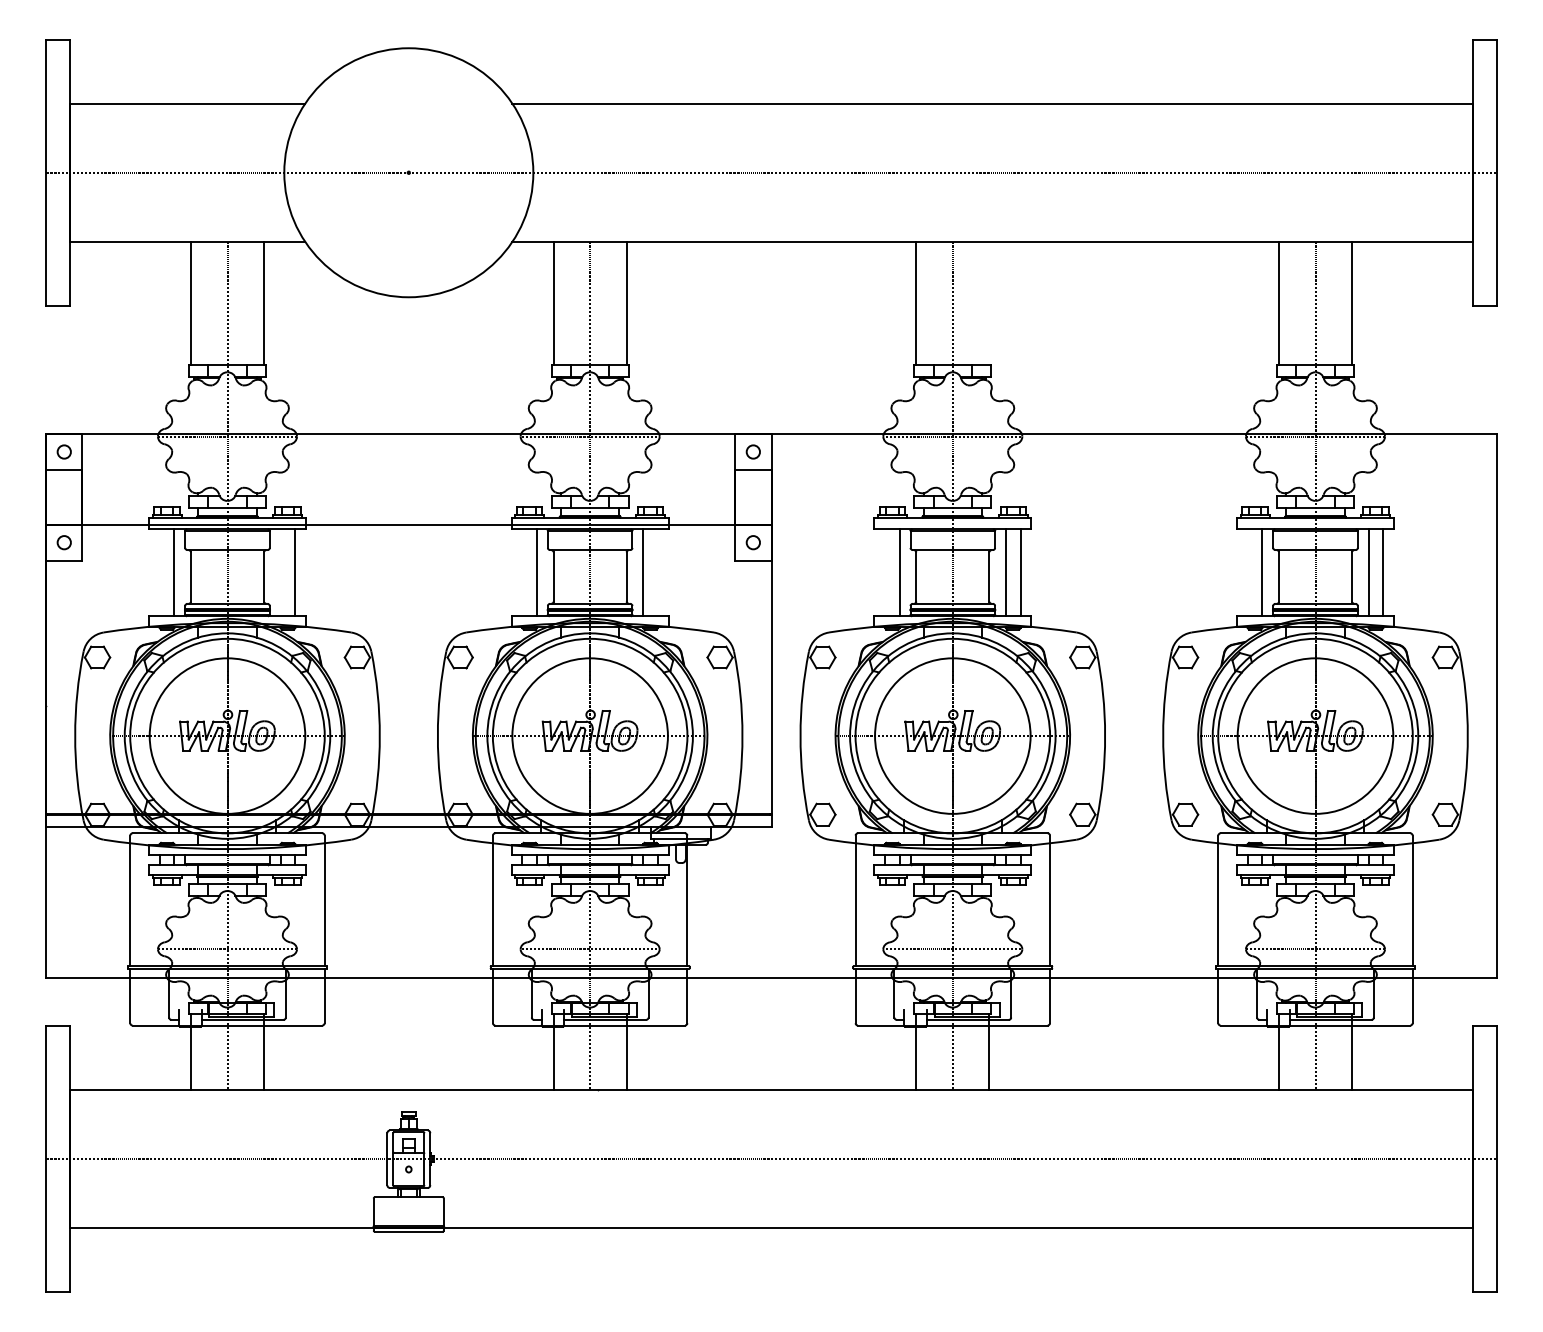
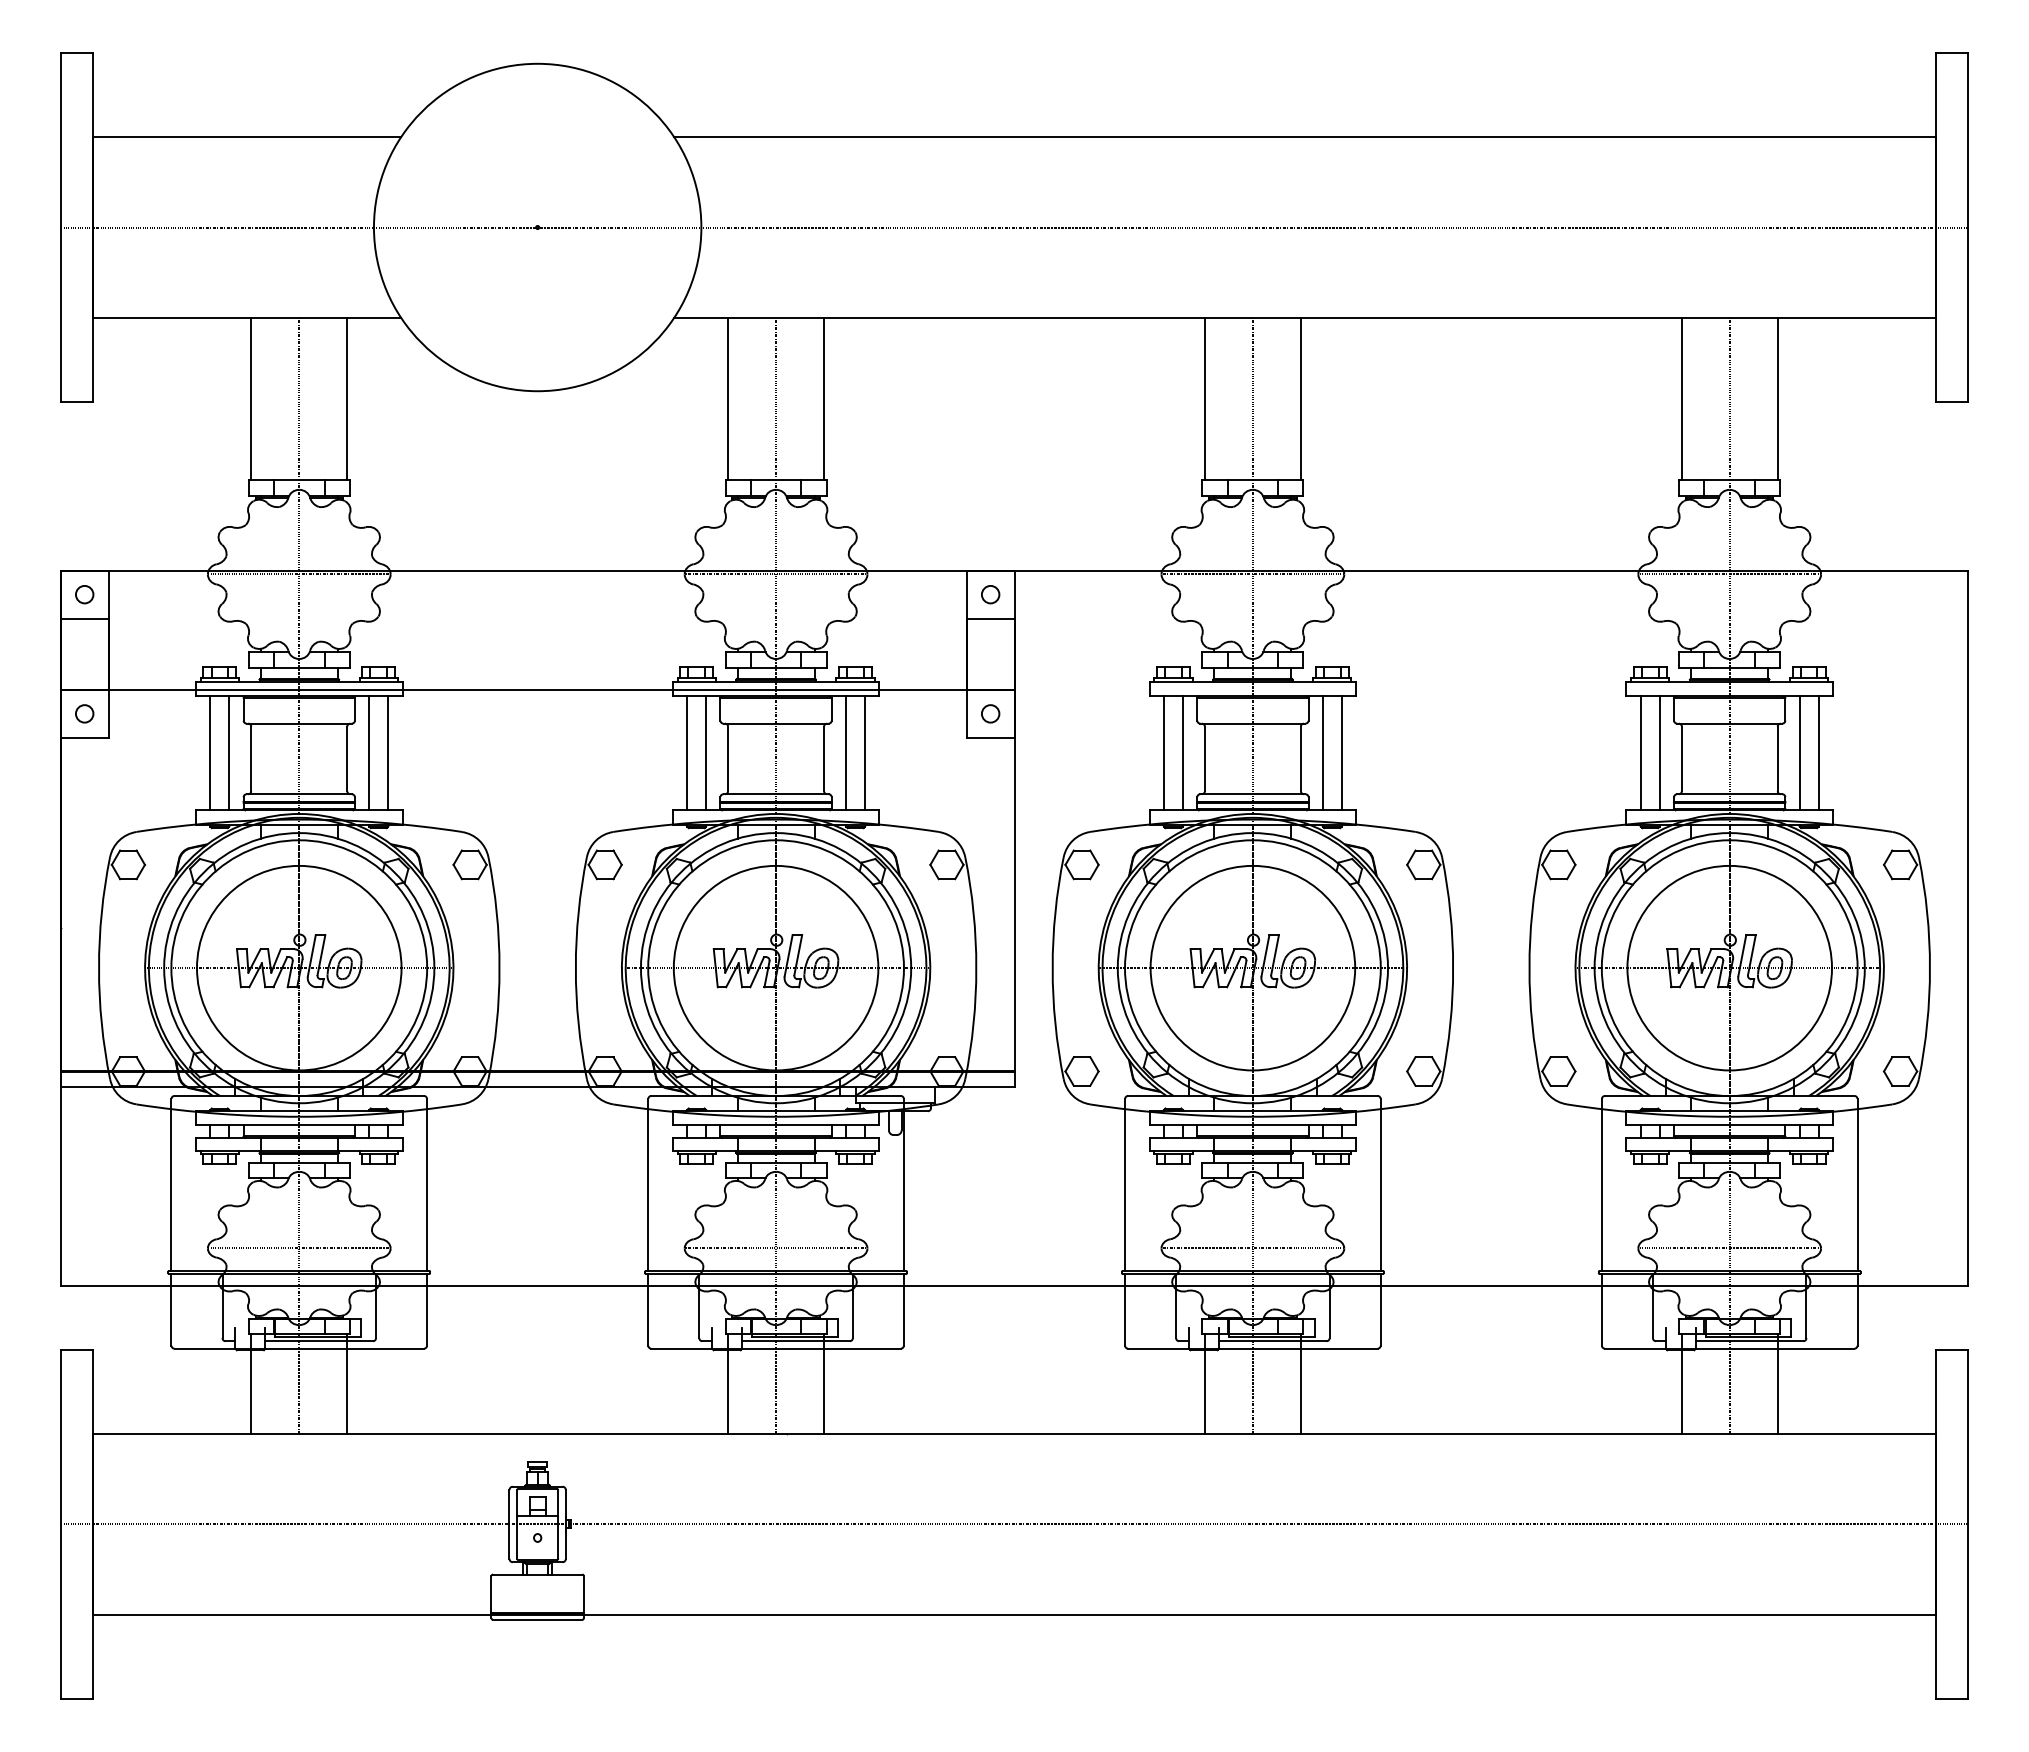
line: (989, 303) -> (1300, 399), added
line: (159, 572) -> (210, 753), added
line: (280, 572) -> (369, 753), added
line: (522, 572) -> (687, 753), added
line: (658, 572) -> (865, 753), added
line: (884, 572) -> (1163, 753), added
line: (1247, 572) -> (1640, 753), added

